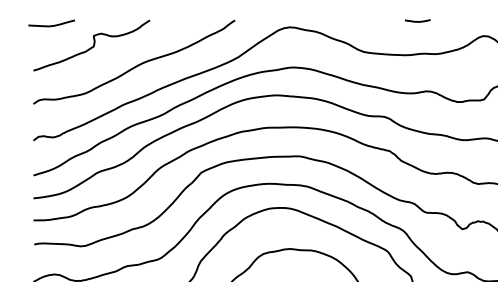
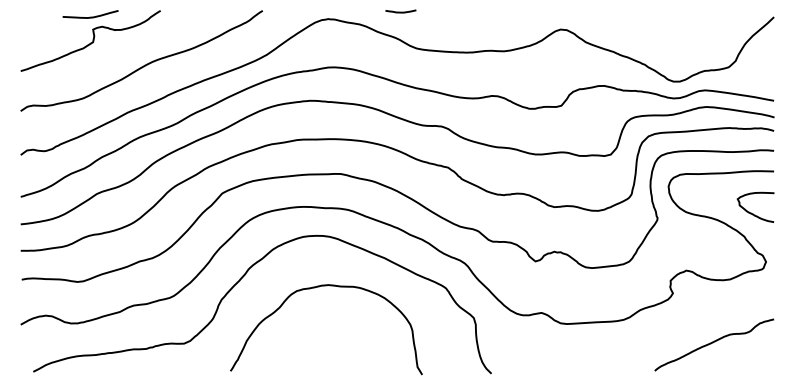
curve: (417, 20) -> (400, 11), moved
curve: (51, 25) -> (90, 16), moved

